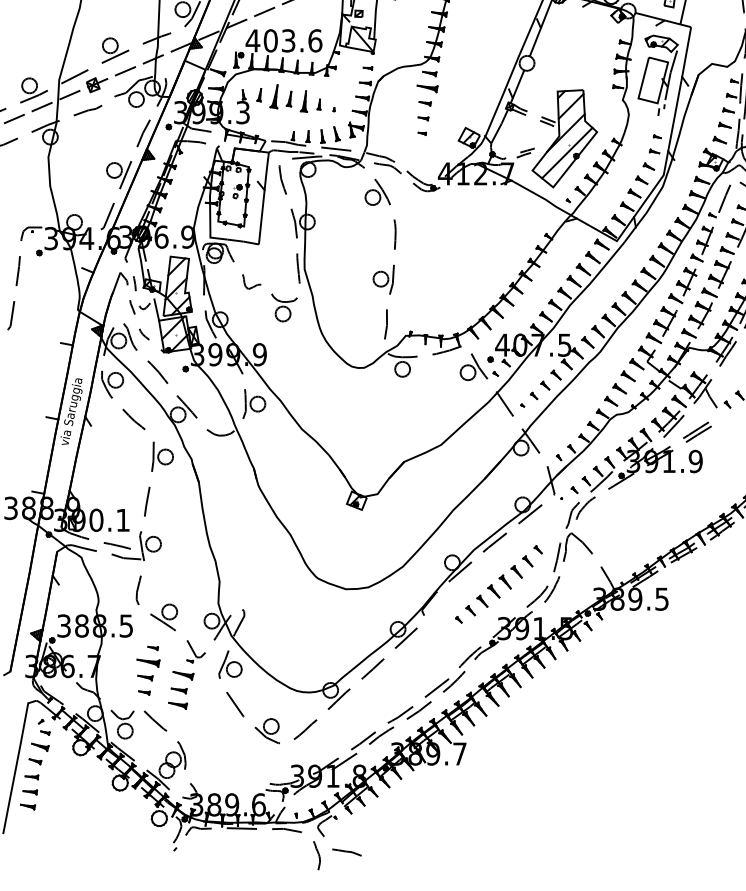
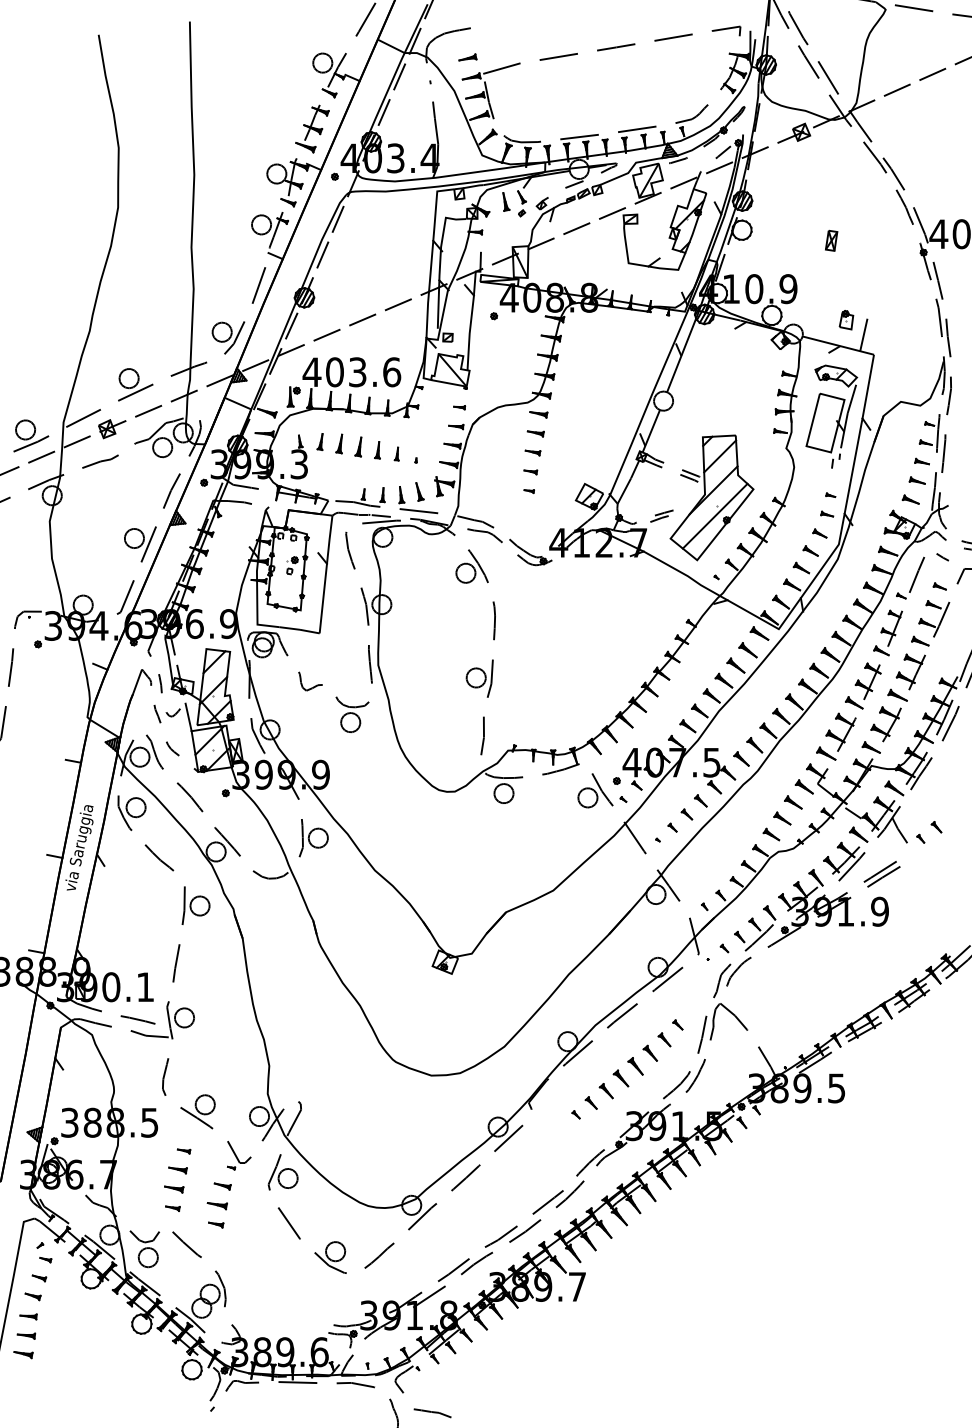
part: (427, 88) -> (535, 433), size x0.62
part: (274, 96) -> (339, 443), size x0.62
part: (303, 101) -> (377, 450), size x0.62
part: (707, 365) -> (894, 788), added
part: (148, 663) -> (177, 1170), size x0.62
part: (183, 675) -> (222, 1186), size x0.62
part: (178, 705) -> (216, 1224), size x0.62
part: (40, 747) -> (39, 1278), size x0.62

